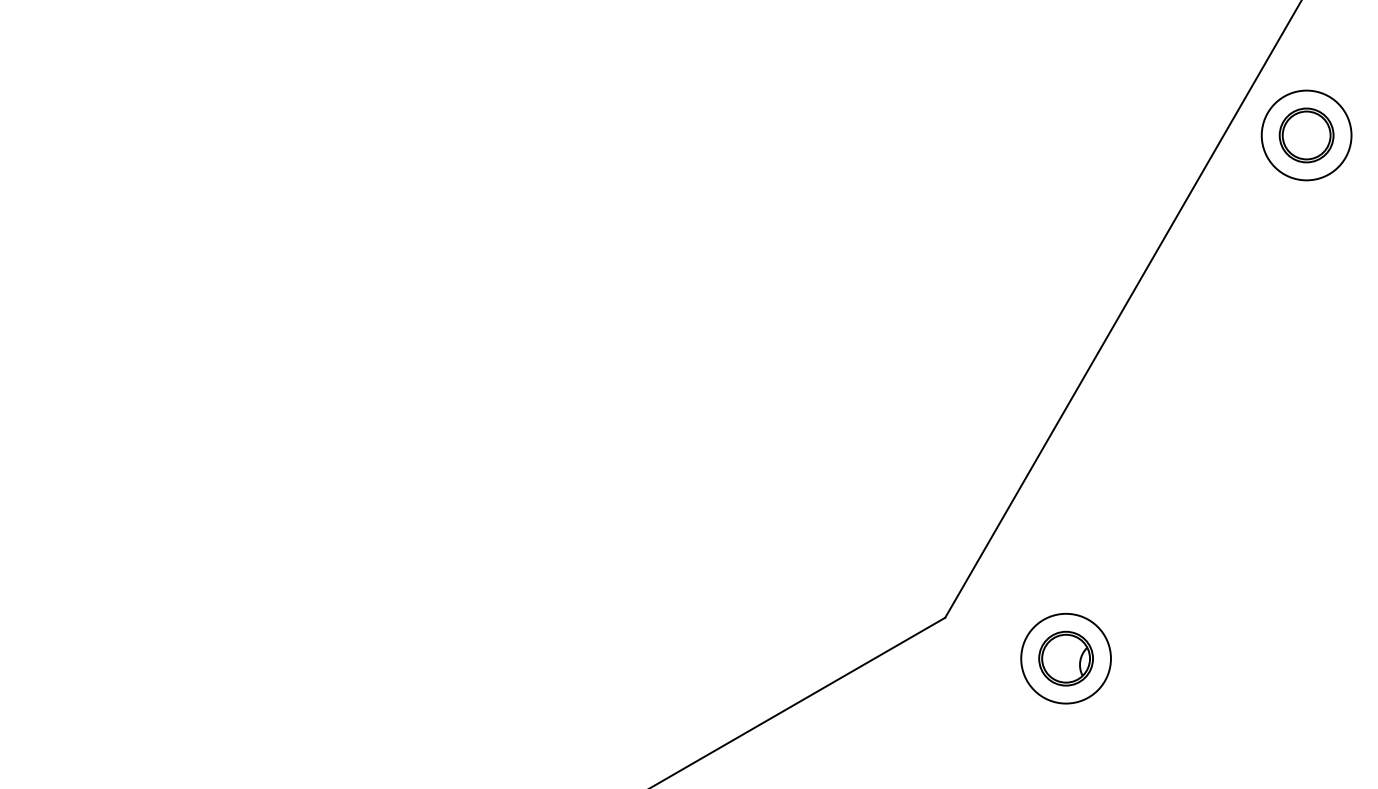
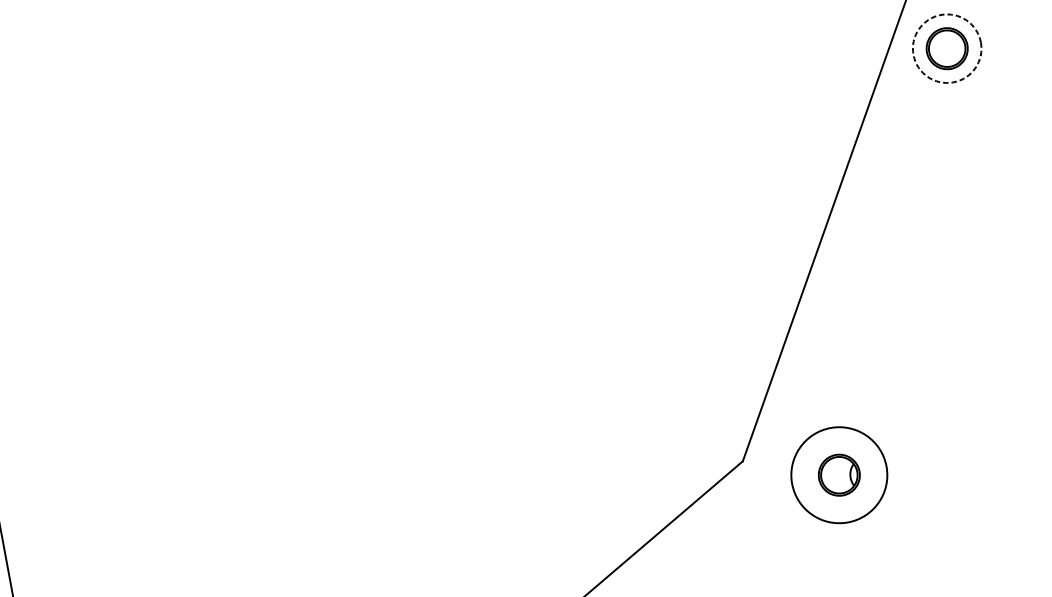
circle: (1306, 135) -> (947, 48), solid -> dashed
circle: (1065, 658) -> (838, 475), size x1.4

